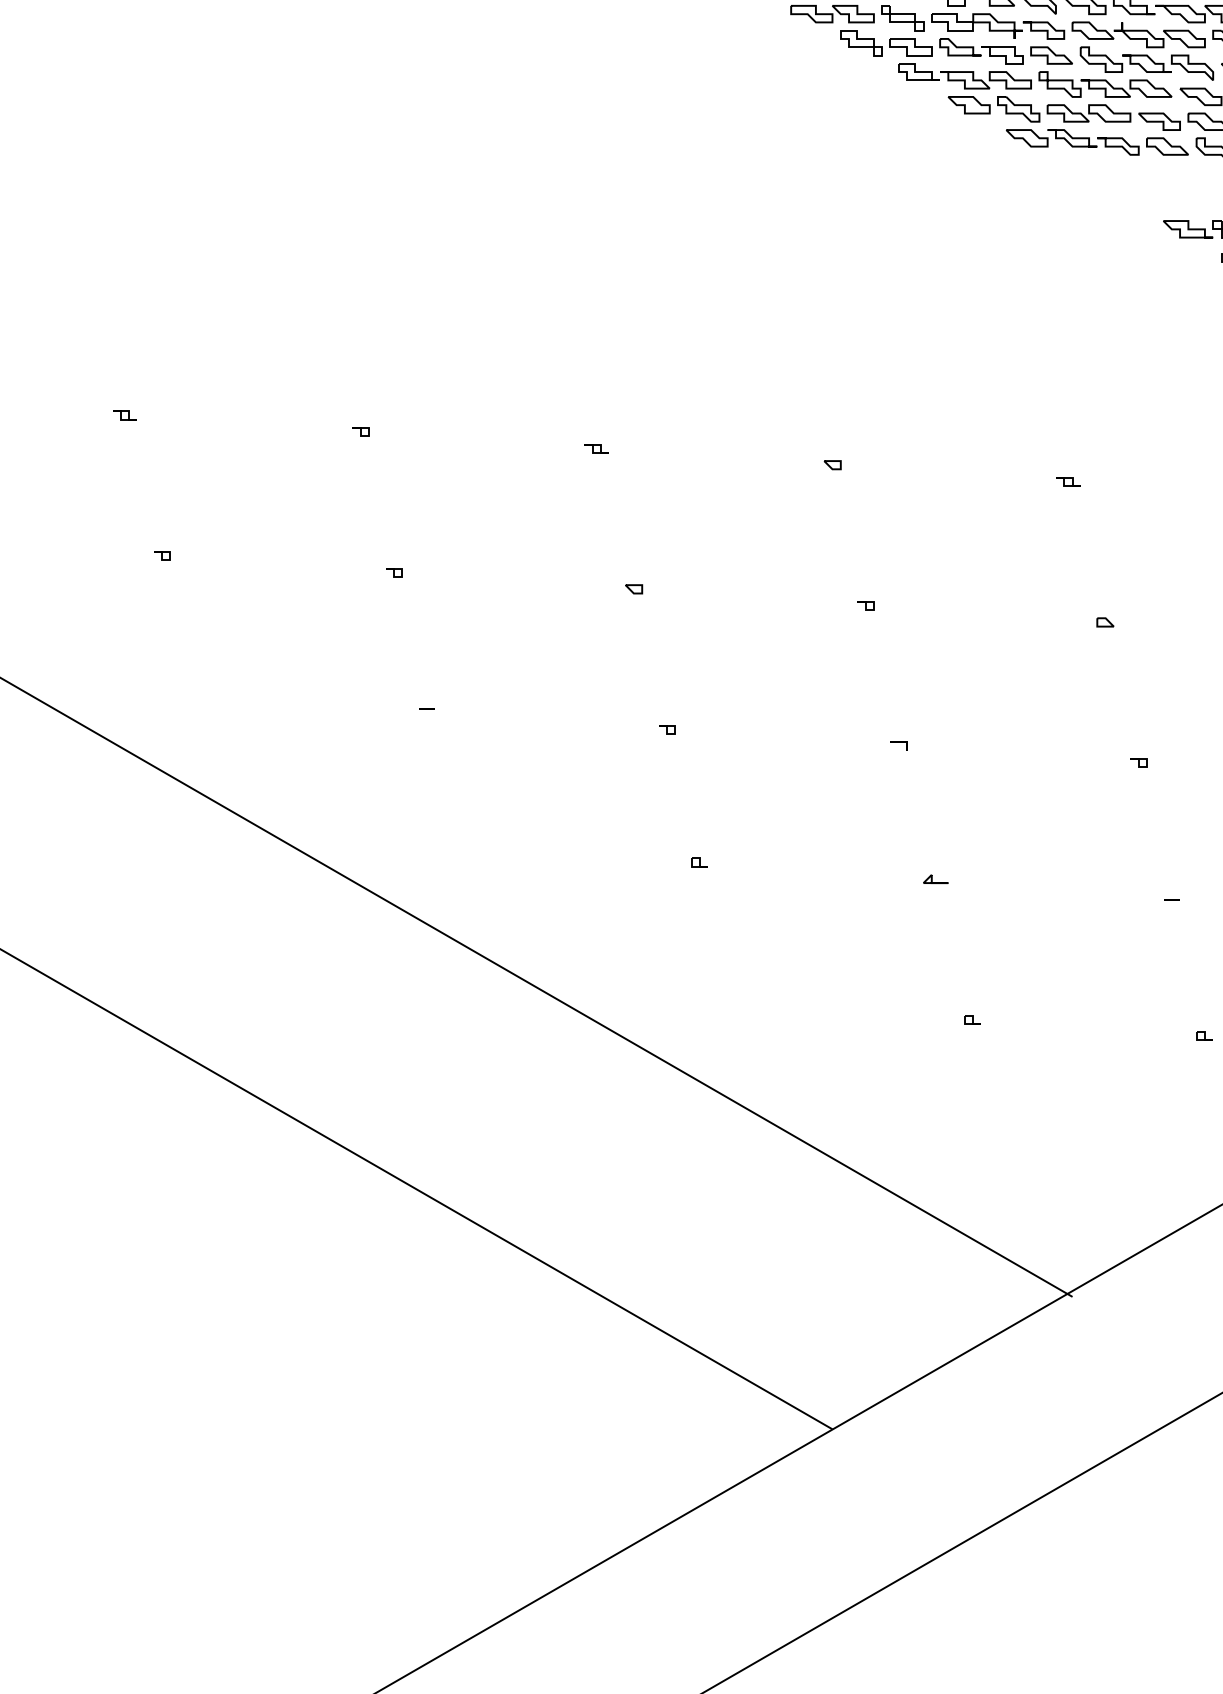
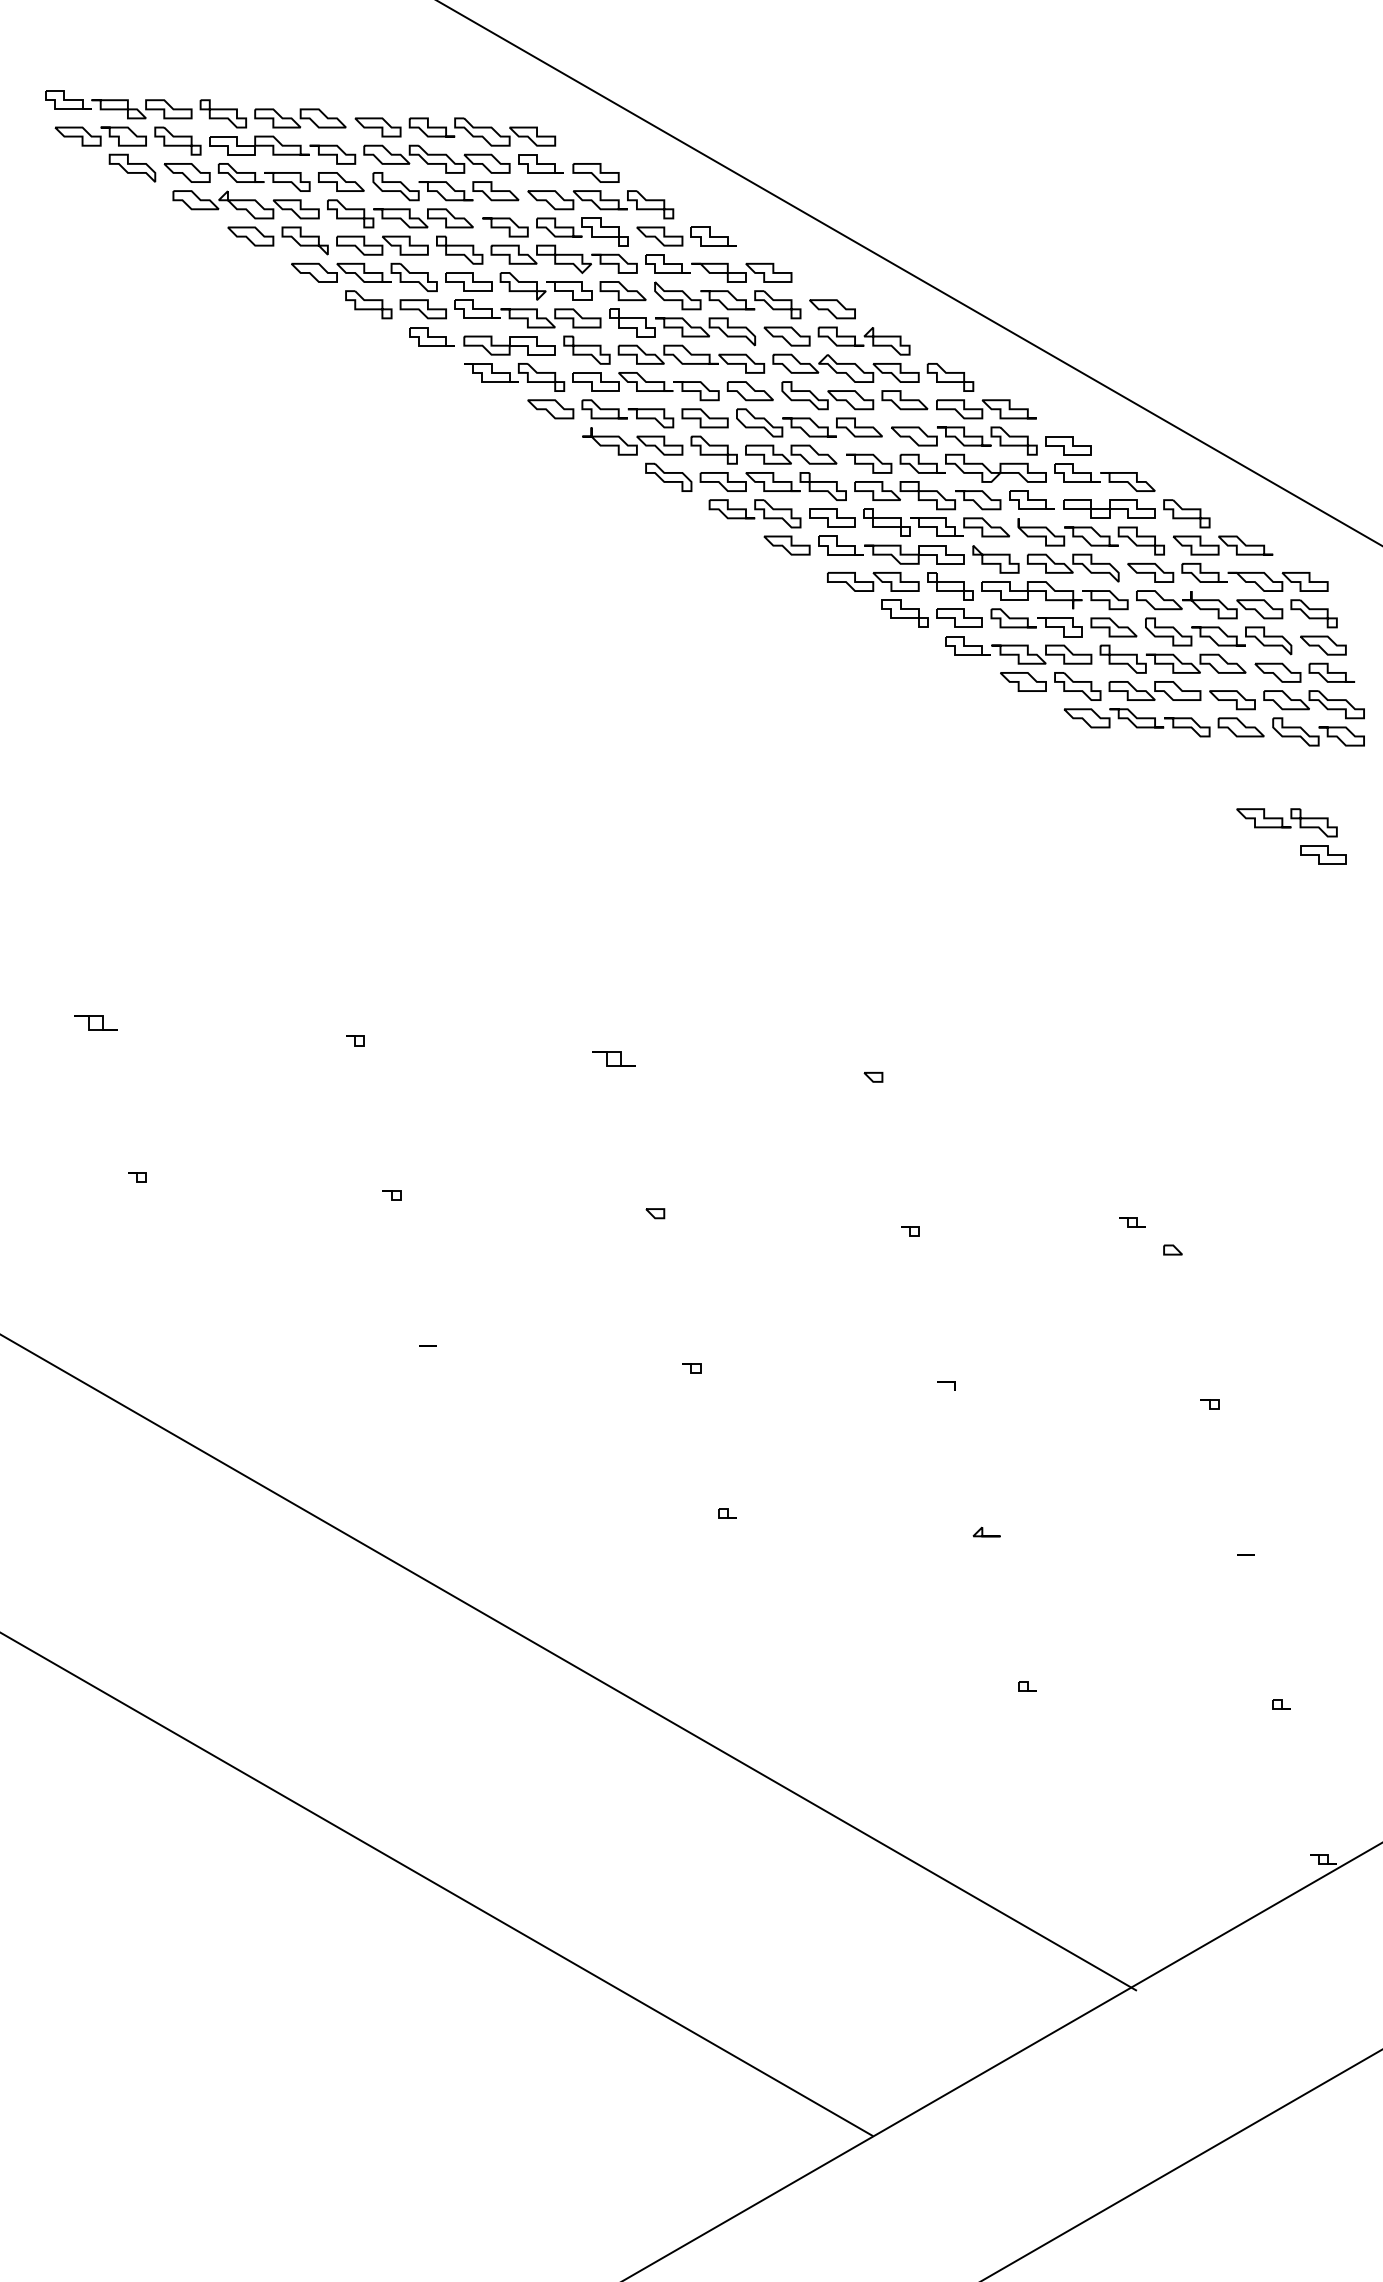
part: (125, 415) -> (96, 1022), size x1.6
part: (596, 448) -> (614, 1059), size x1.6
part: (1068, 481) -> (1132, 1222), moved

